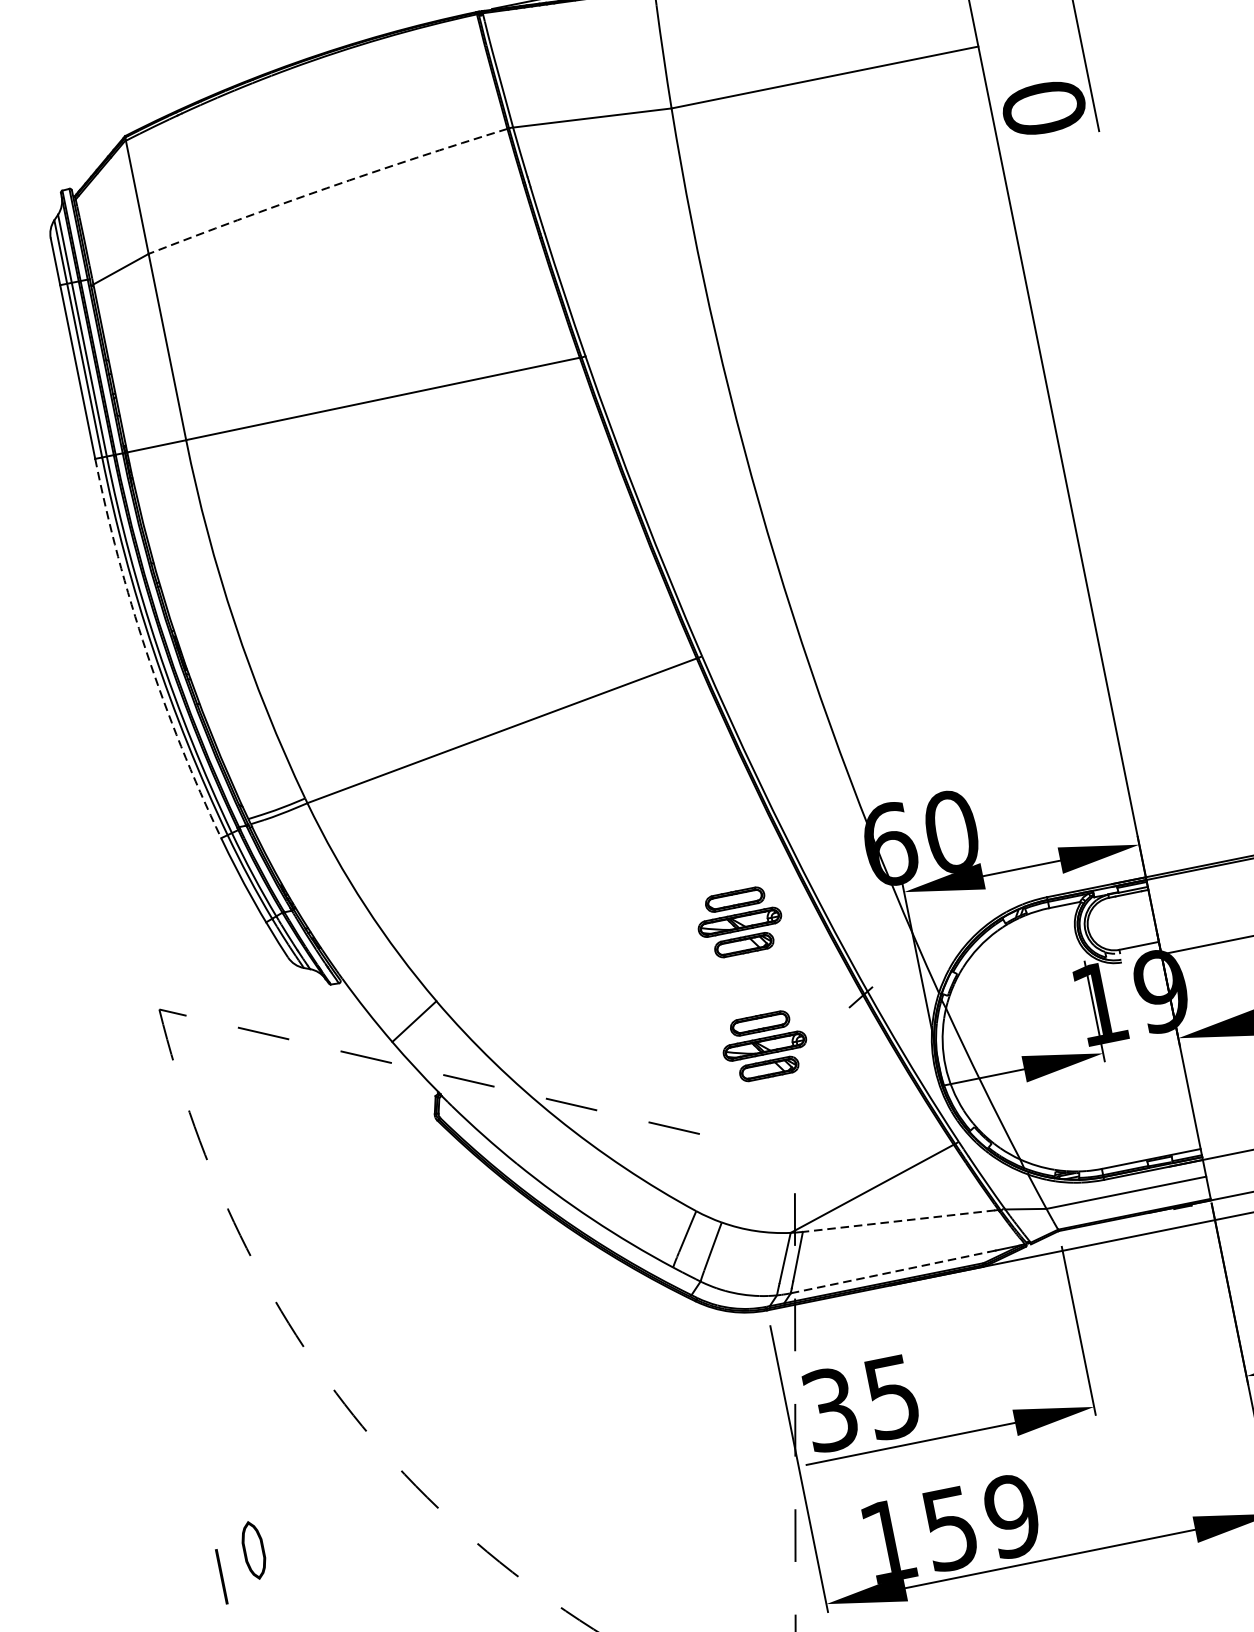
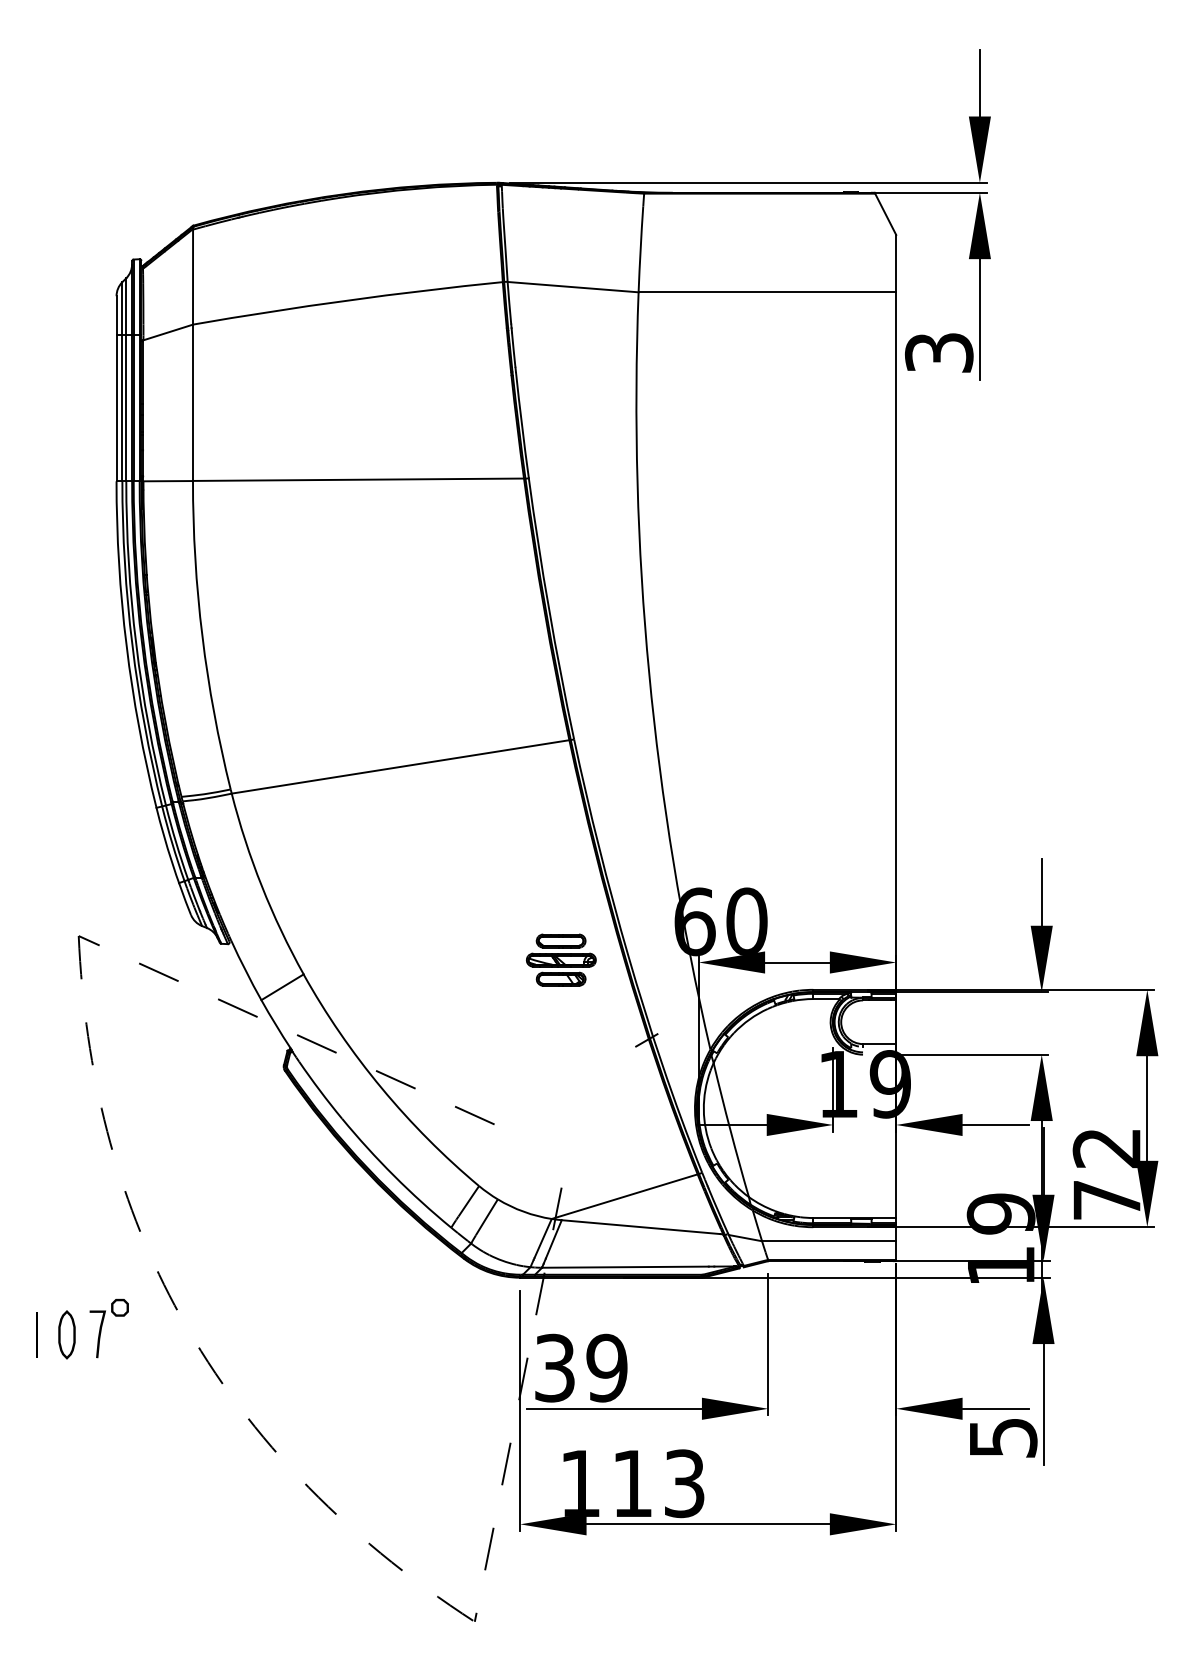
text: (1044, 107) -> (939, 352), 0 -> 3
arc: (326, 188) -> (347, 300), dashed -> solid
arc: (146, 652) -> (126, 645), dashed -> solid
part: (764, 1045) -> (561, 1063), removed
line: (899, 1221) -> (641, 1227), dashed -> solid
line: (890, 1272) -> (625, 1267), dashed -> solid
text: (891, 1396) -> (606, 1367), 35 -> 39
part: (281, 1470) -> (102, 1327), added
text: (982, 1522) -> (659, 1483), 159 -> 113
part: (253, 1550) -> (66, 1334), moved
line: (221, 1576) -> (36, 1334), moved

